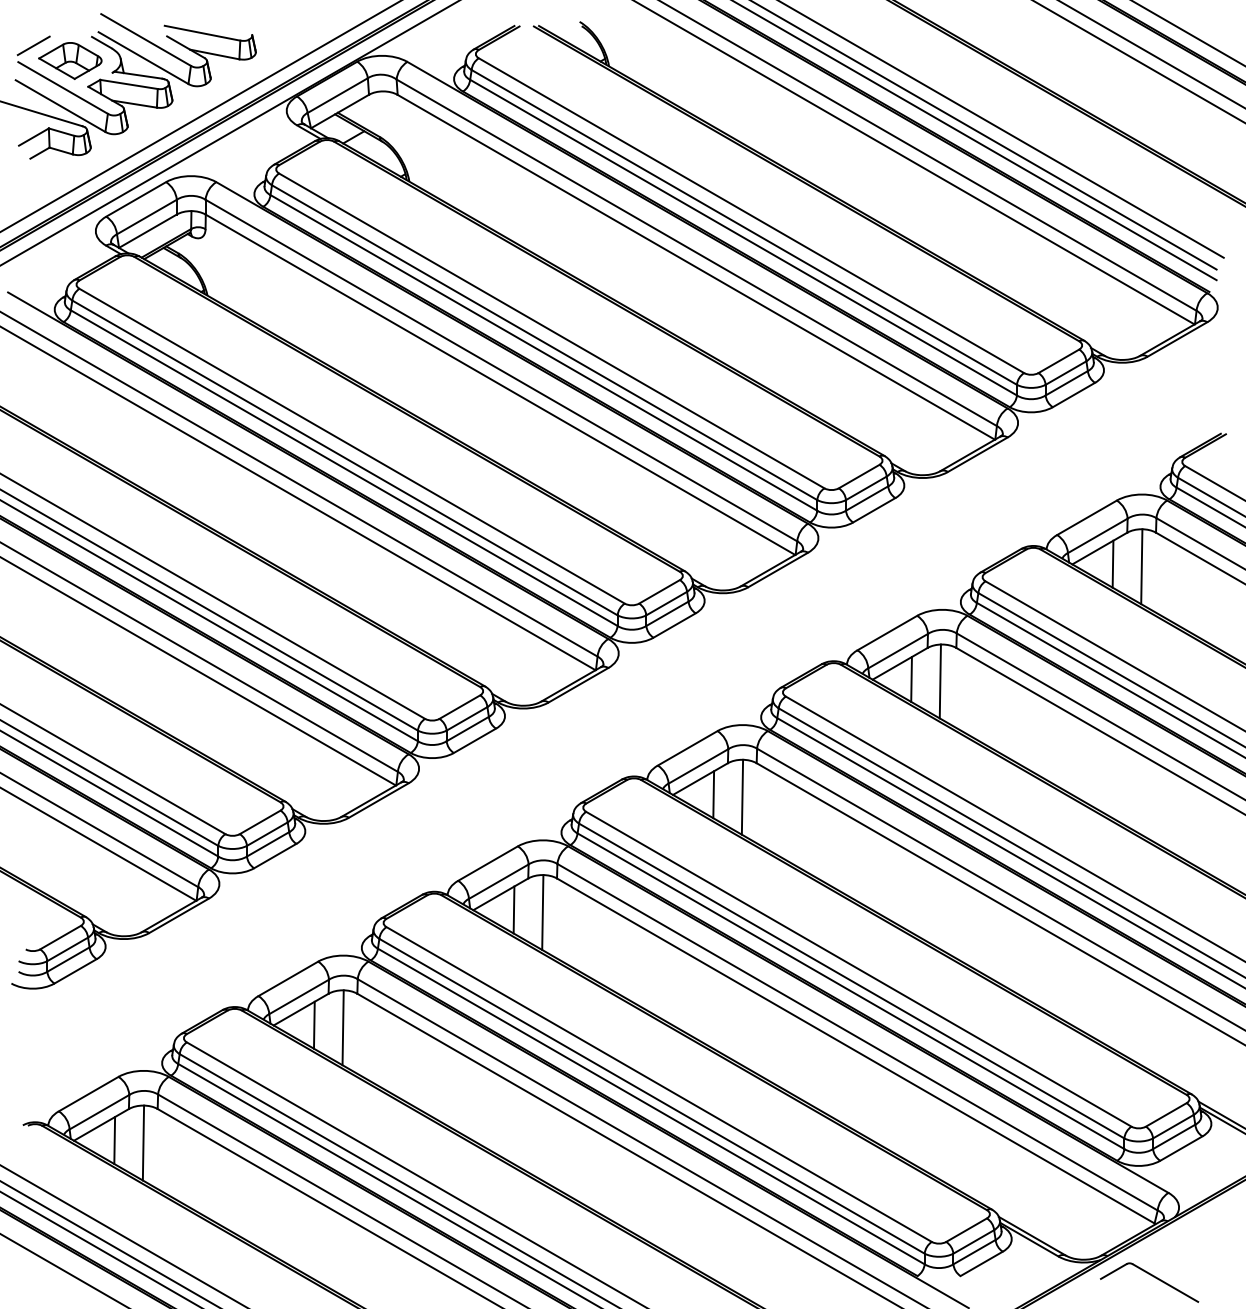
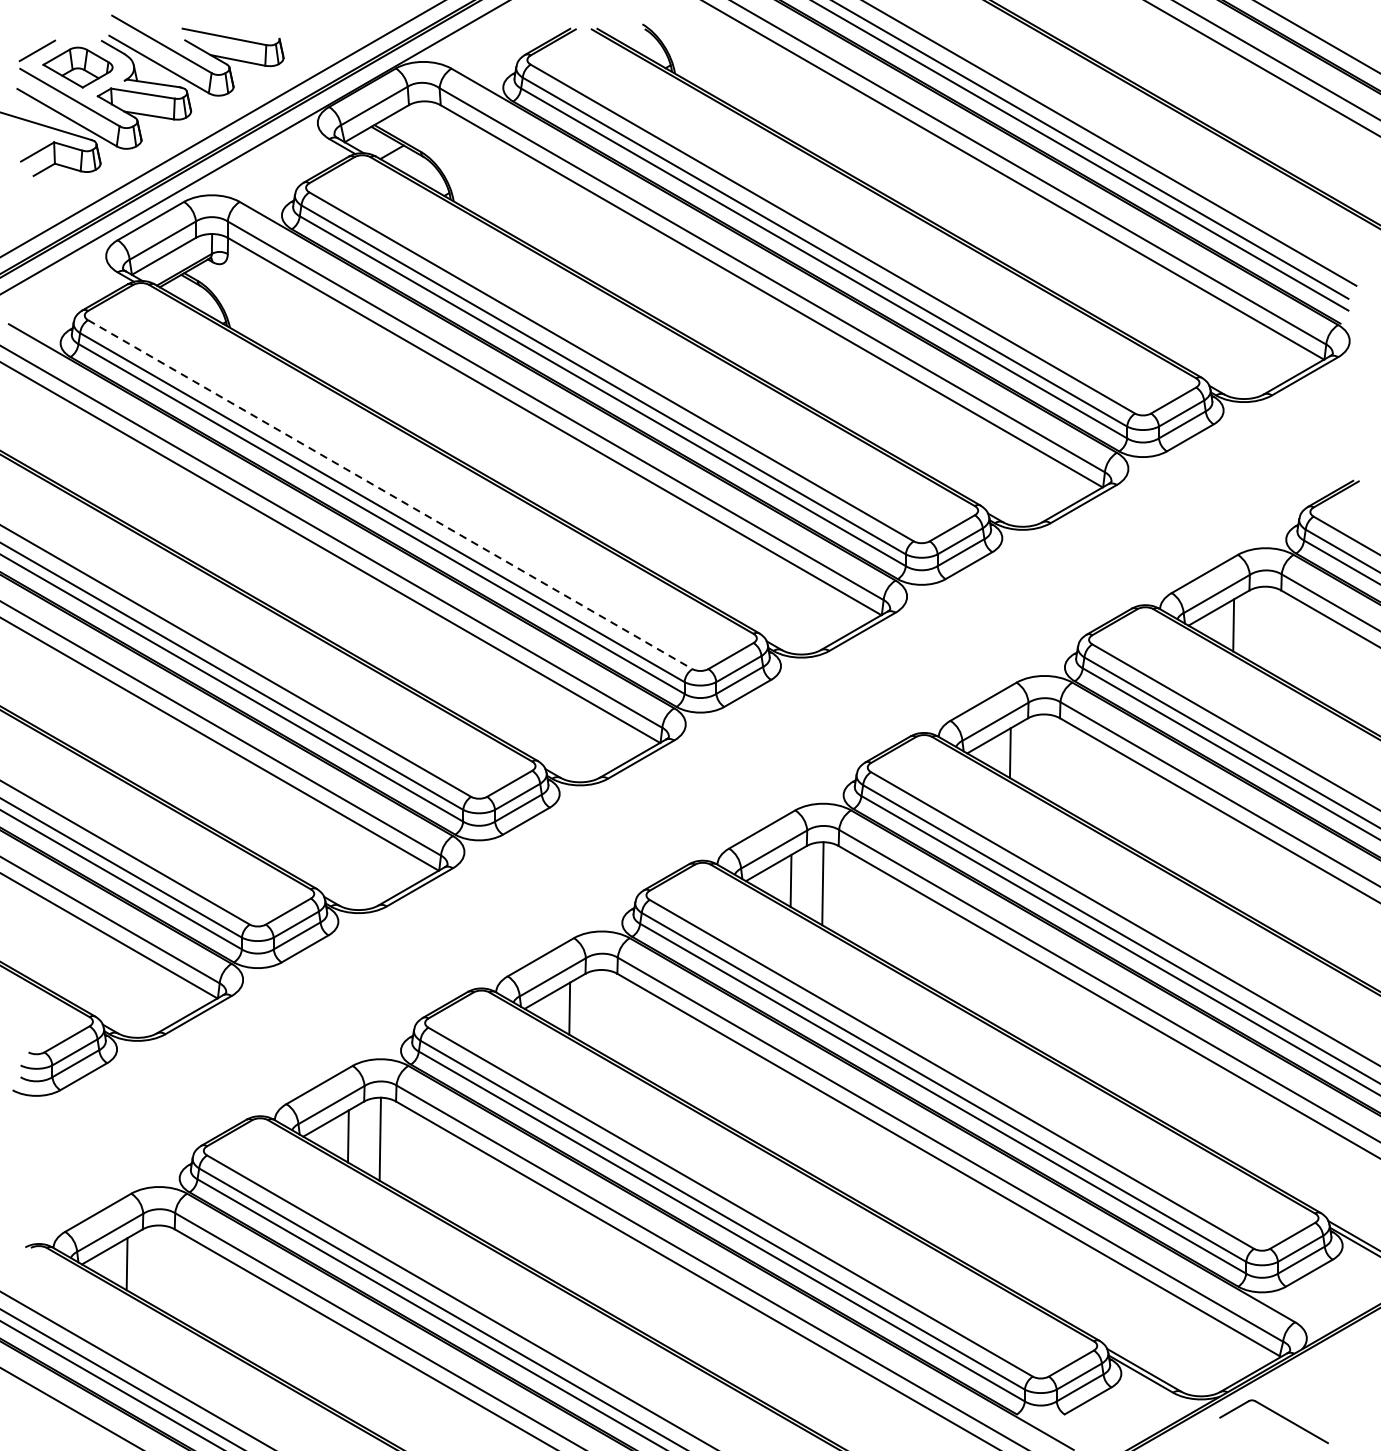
line: (352, 446) -> (390, 494), solid -> dashed
line: (1141, 566) -> (1265, 627), removed
line: (939, 681) -> (1041, 755), removed
line: (542, 912) -> (601, 1011), removed
line: (143, 1142) -> (159, 1266), removed

